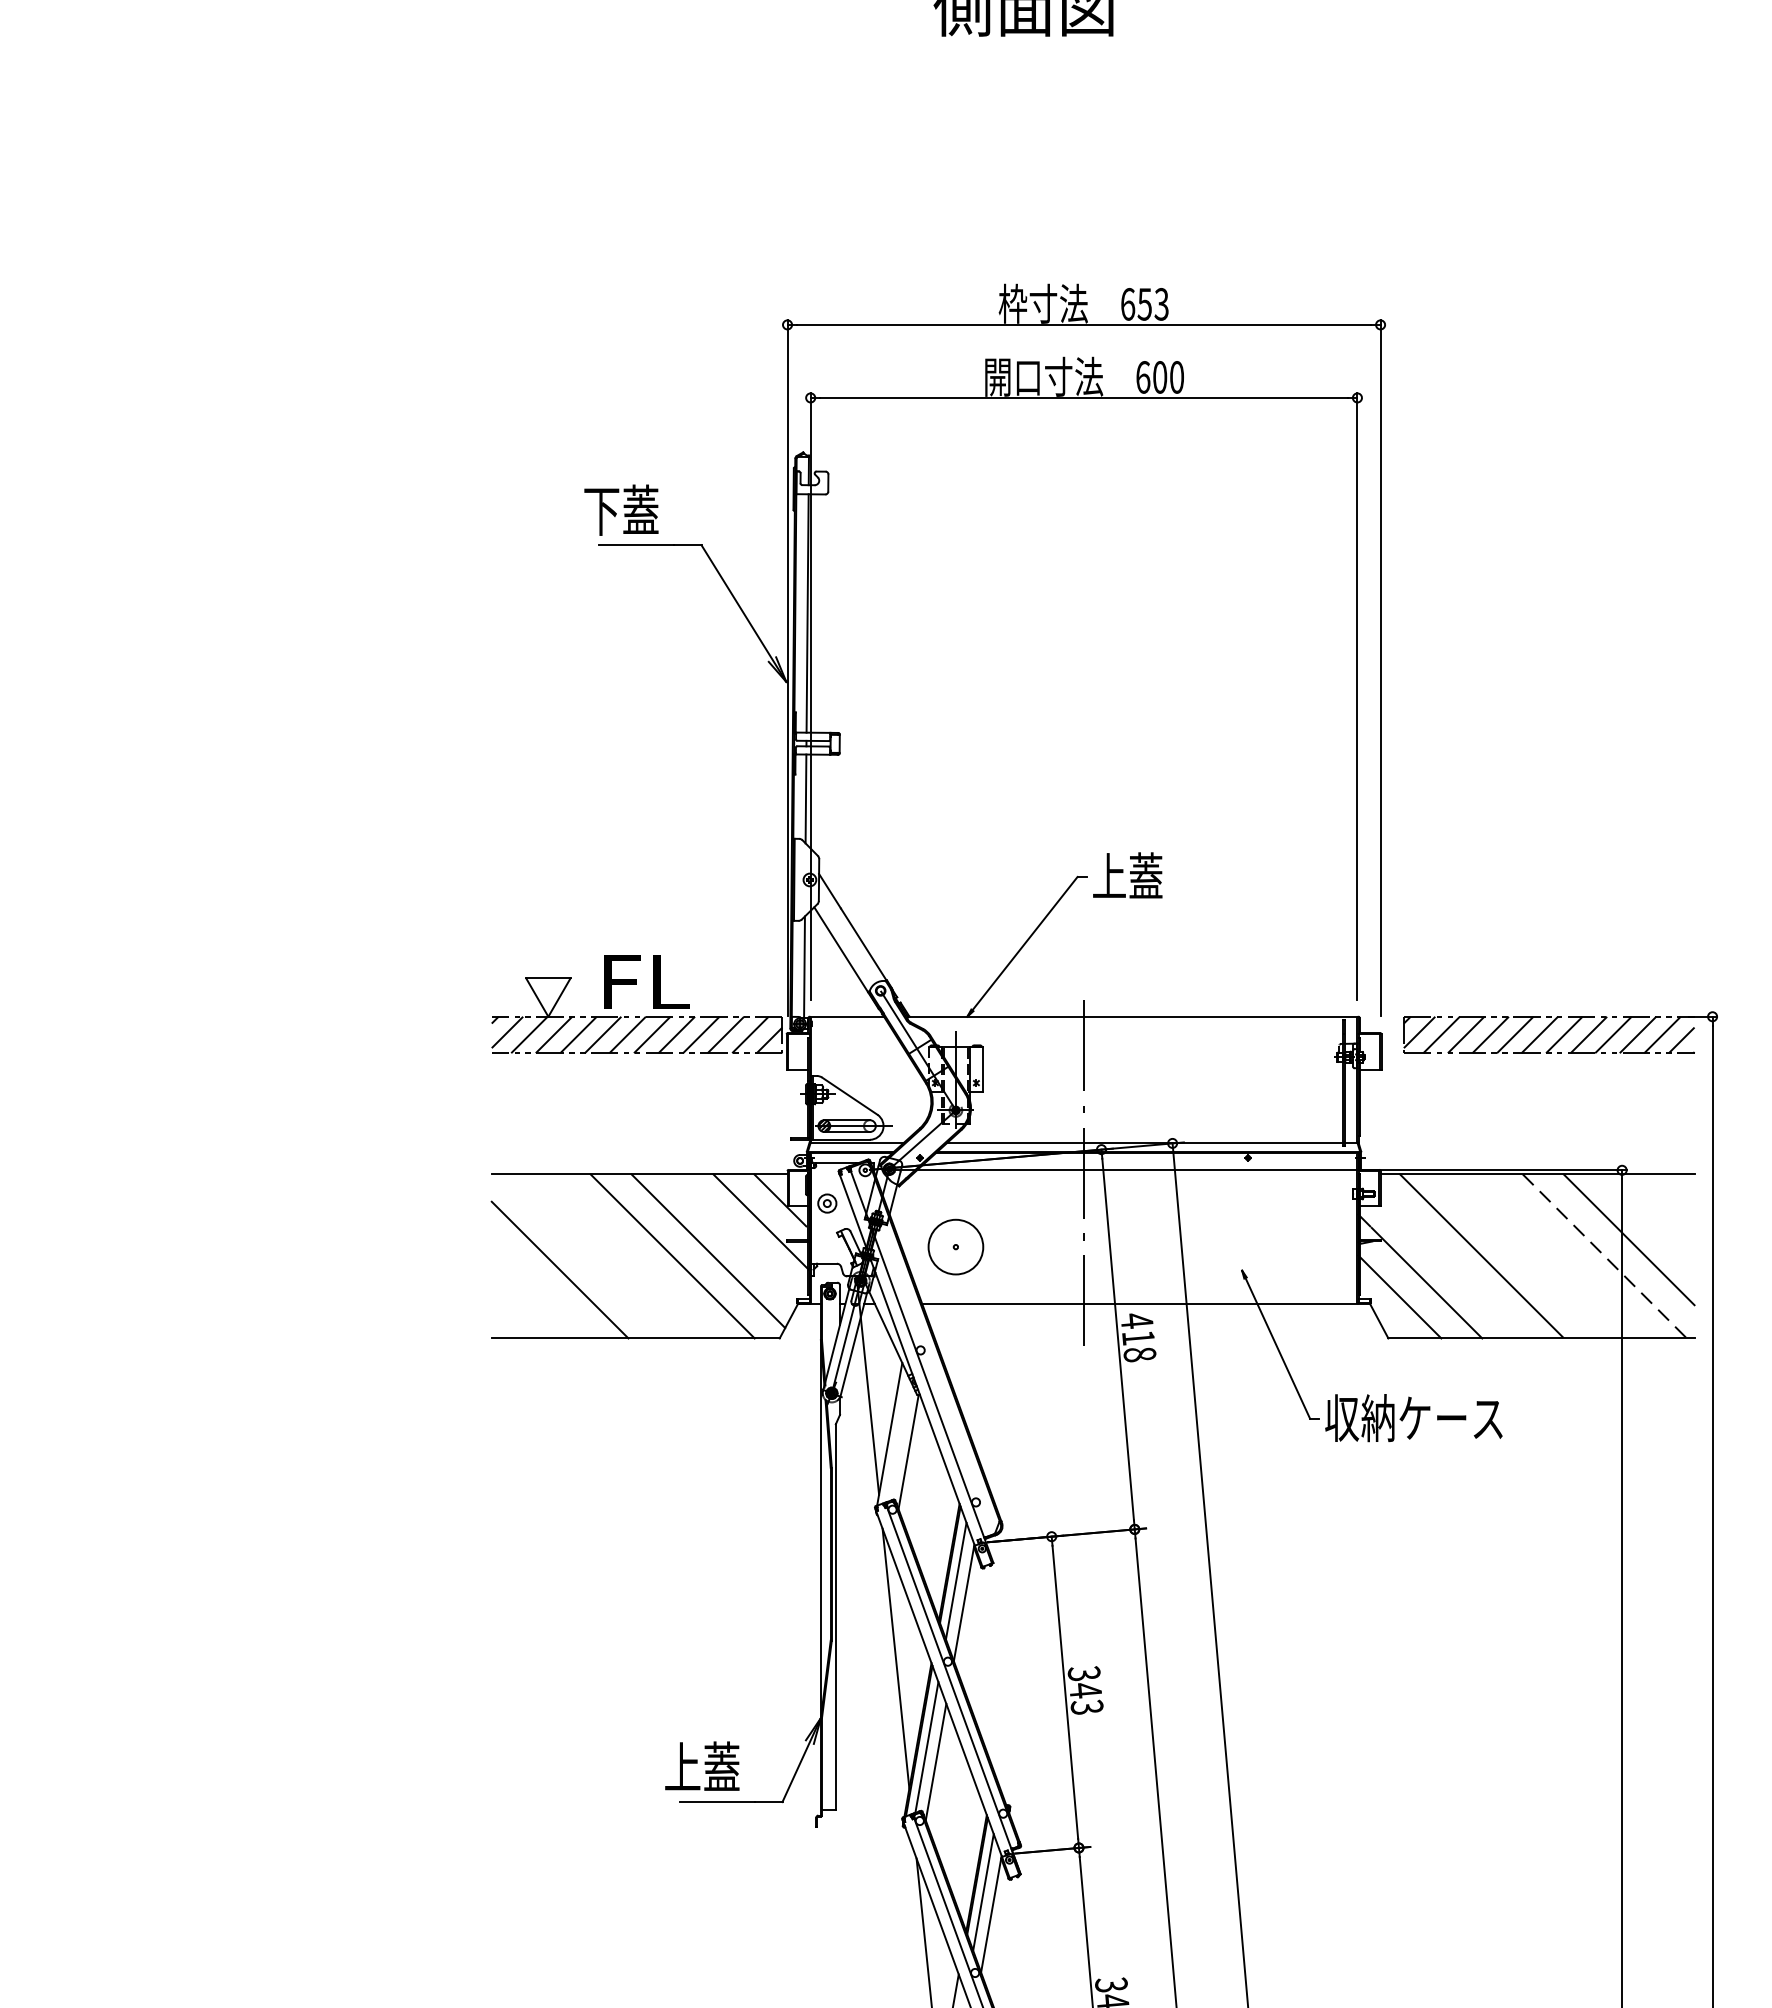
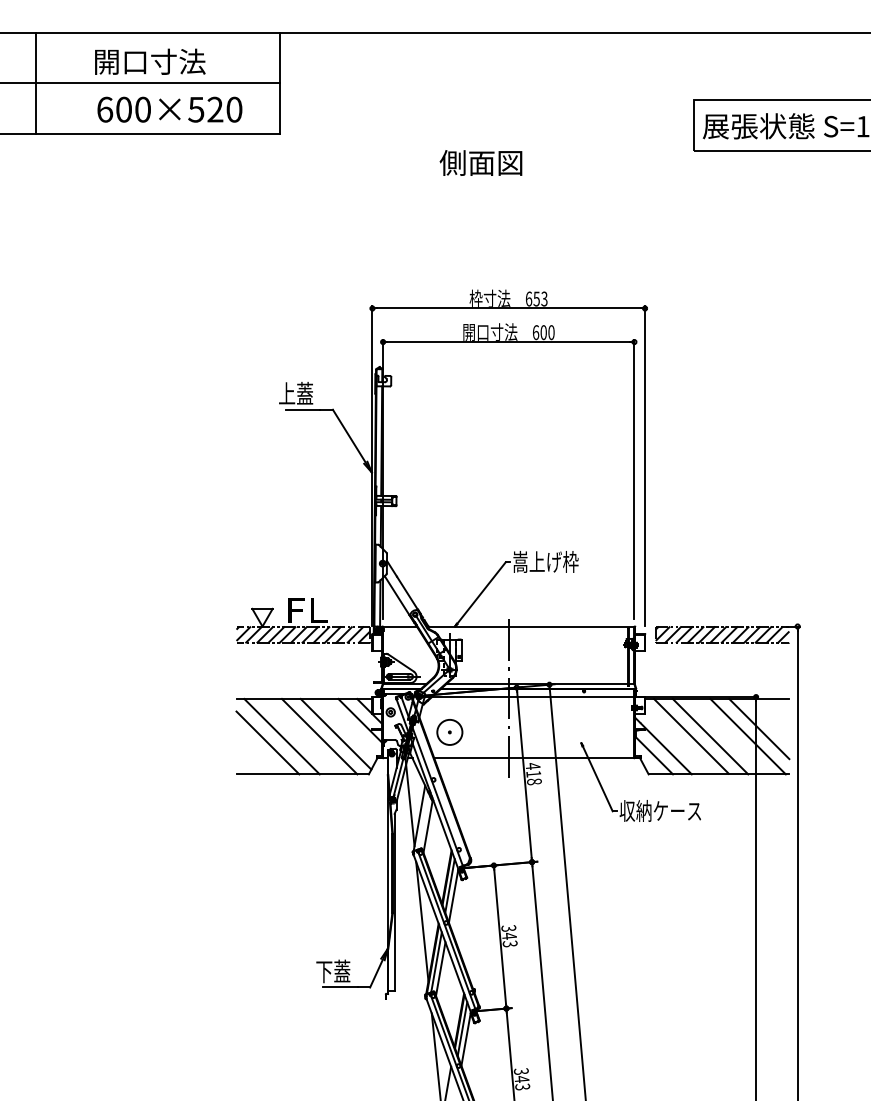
text: (602, 509) -> (287, 393), 下蓋 -> 上蓋
text: (1163, 875) -> (545, 561), 上蓋 -> 嵩上げ枠
line: (589, 1256) -> (281, 736), added
line: (1522, 1256) -> (710, 736), added
line: (1605, 1258) -> (748, 737), dashed -> solid
text: (683, 1767) -> (324, 971), 上蓋 -> 下蓋

